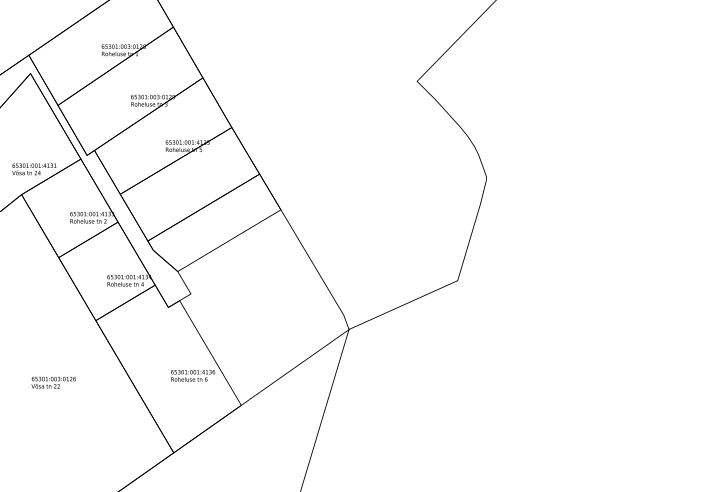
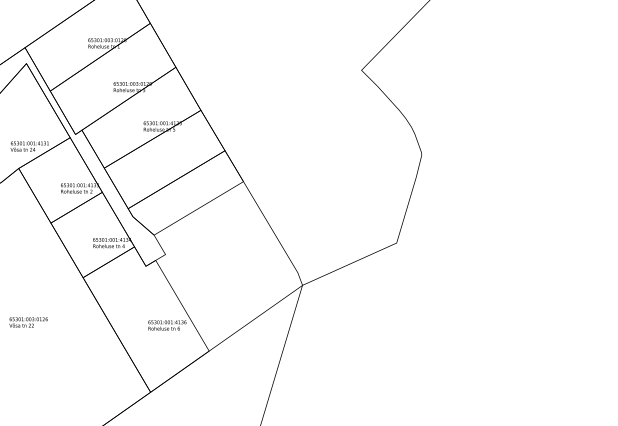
text: (53, 382) -> (28, 322), moved

